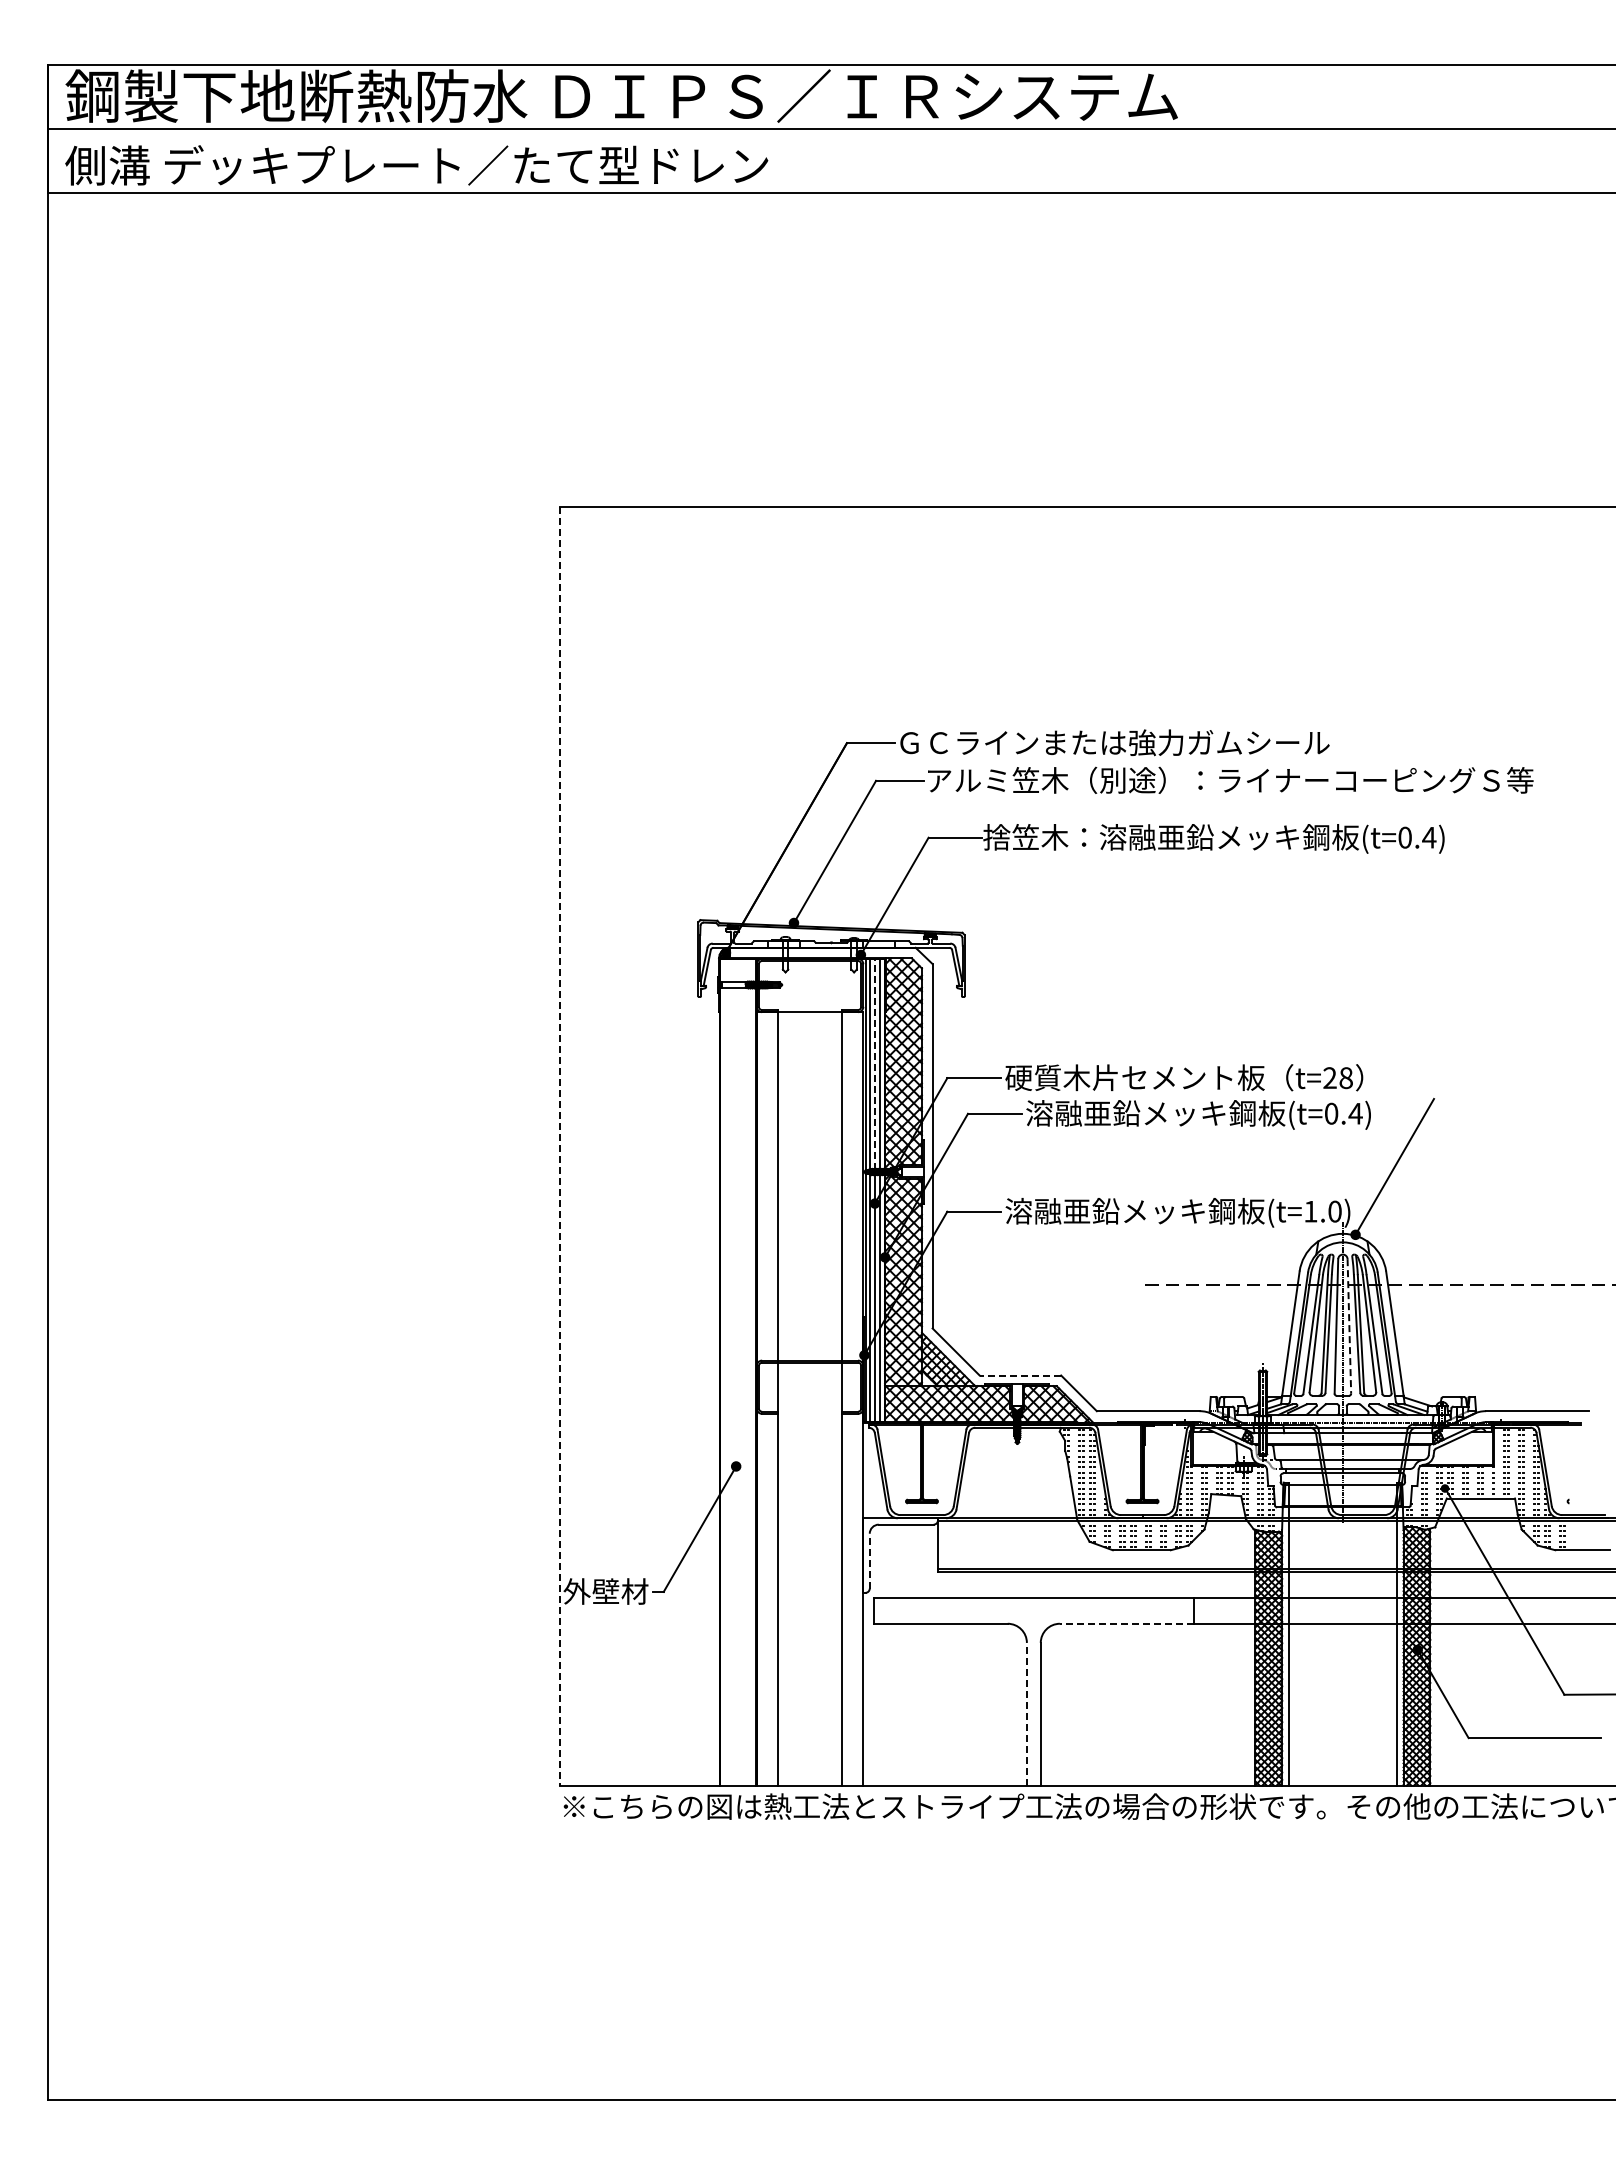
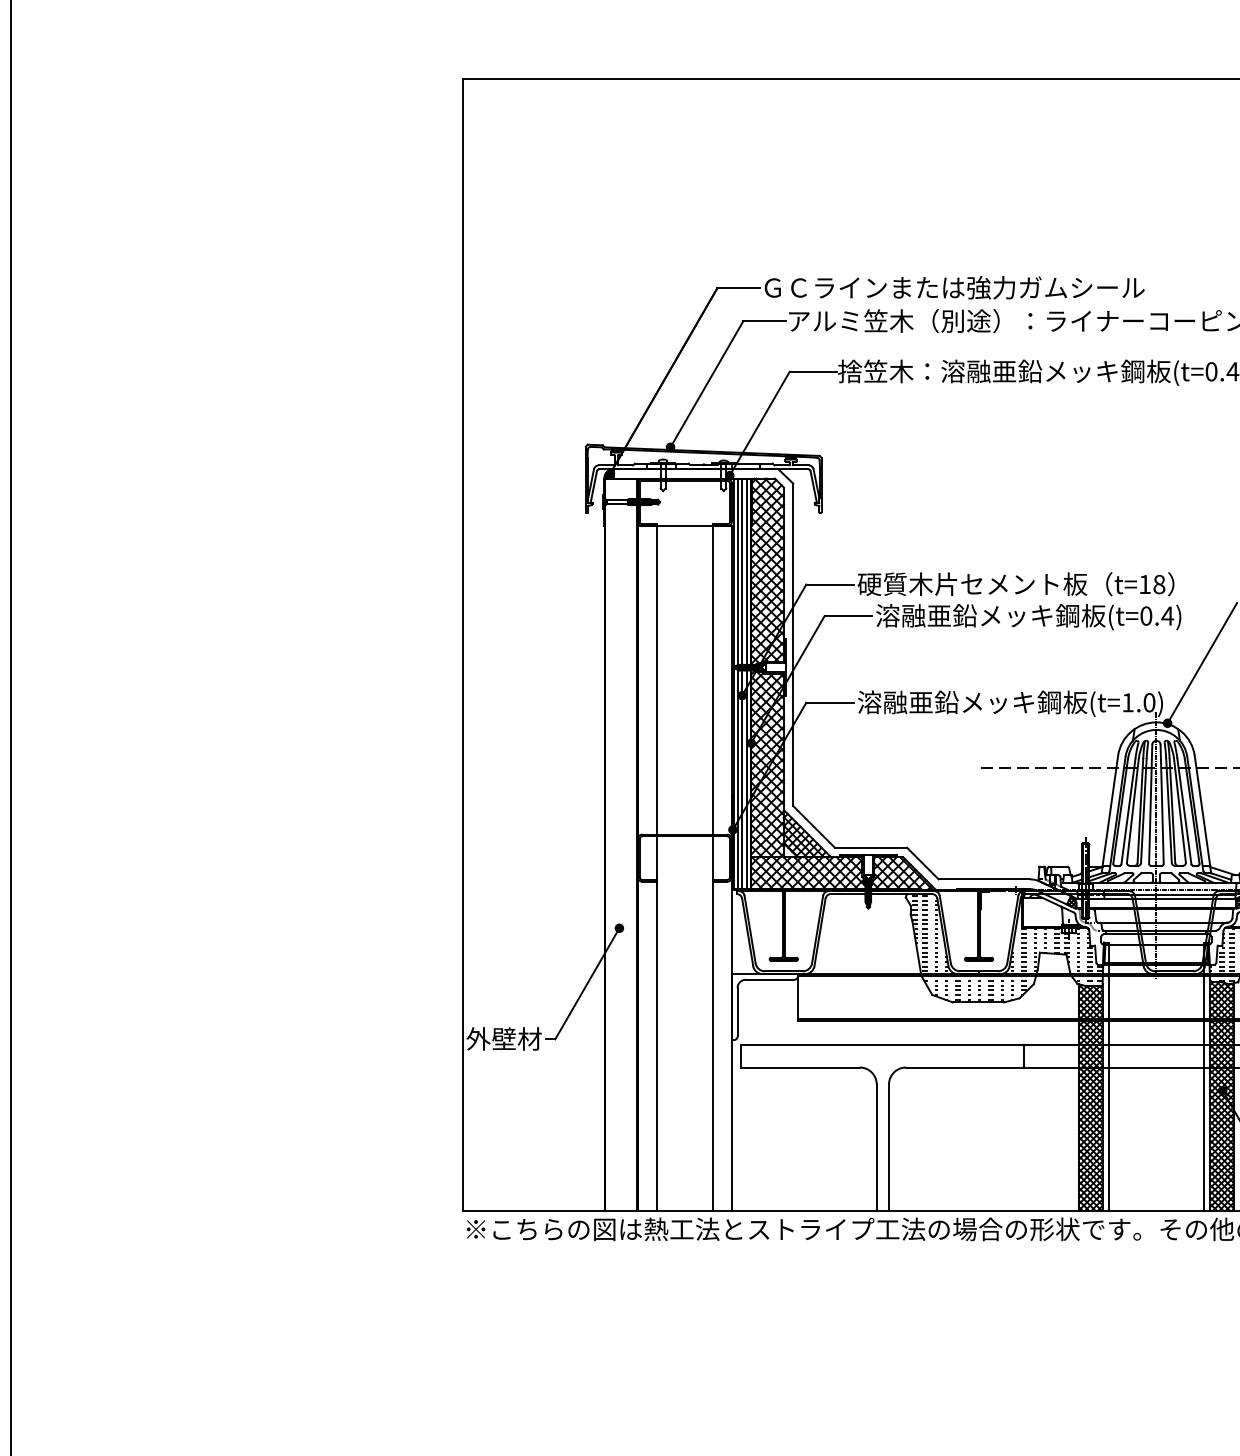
line: (874, 1064) -> (741, 572), dashed -> solid
text: (1329, 1077) -> (1144, 584), t=28 -> t=18
line: (559, 1146) -> (463, 645), dashed -> solid
line: (1349, 1326) -> (1162, 804), dashed -> solid
line: (1020, 1375) -> (871, 847), dashed -> solid
line: (869, 1560) -> (737, 1011), dashed -> solid
line: (1126, 1623) -> (964, 1067), dashed -> solid
line: (1026, 1713) -> (876, 1146), dashed -> solid

